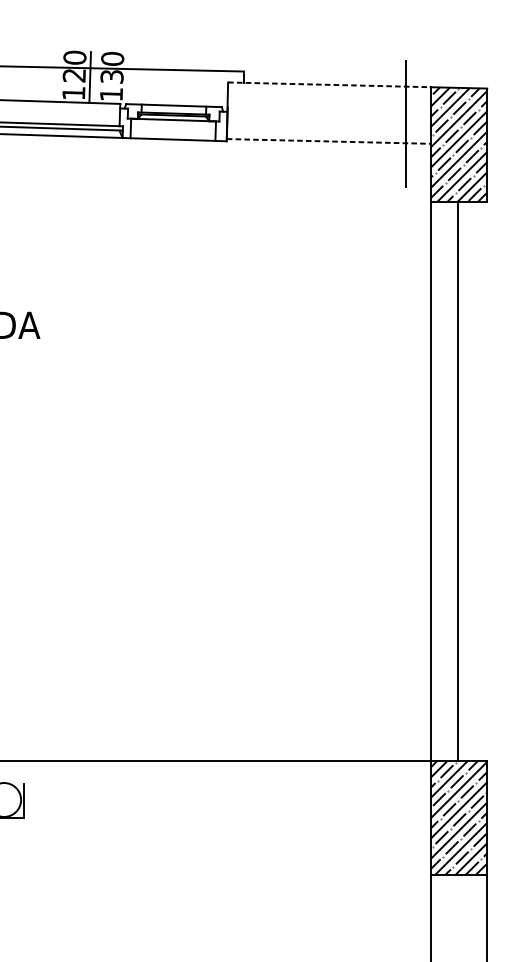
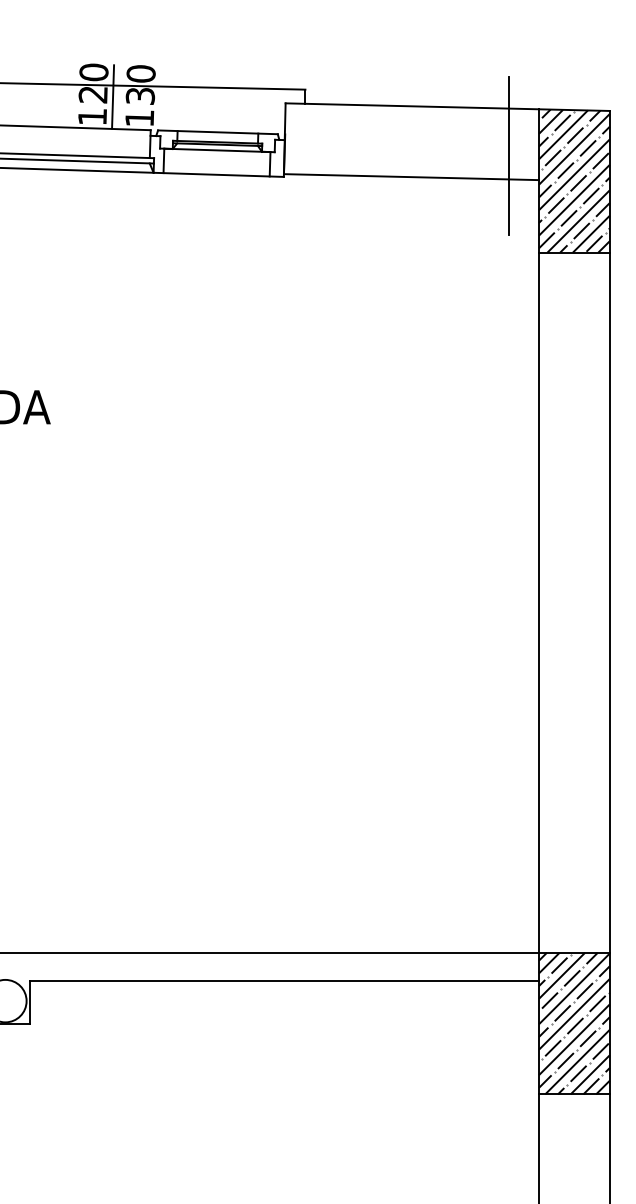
line: (329, 84) -> (412, 106), dashed -> solid
line: (328, 141) -> (411, 177), dashed -> solid
line: (458, 481) -> (609, 602), moved
line: (227, 784) -> (284, 981), added

